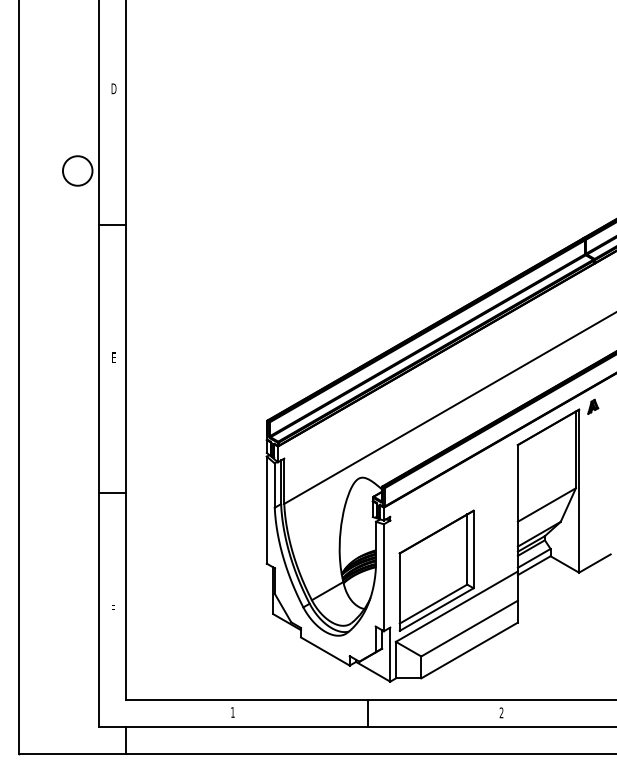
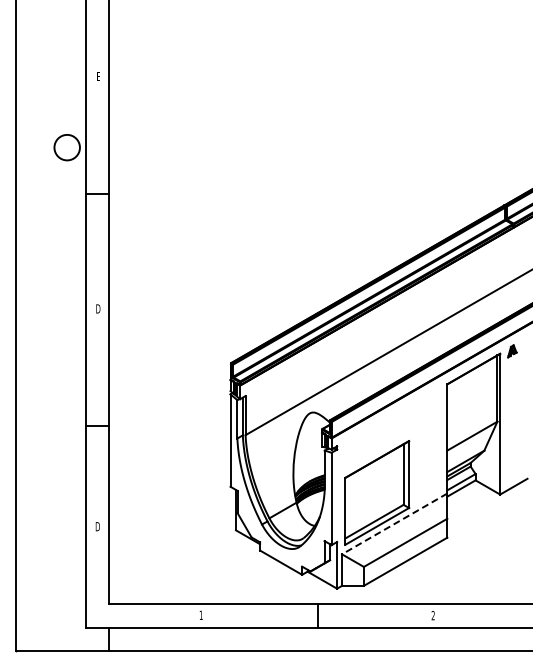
text: (113, 88) -> (98, 76), D -> E
text: (113, 357) -> (98, 308), E -> D
line: (456, 606) -> (394, 523), solid -> dashed
text: (112, 609) -> (97, 526), F -> D

